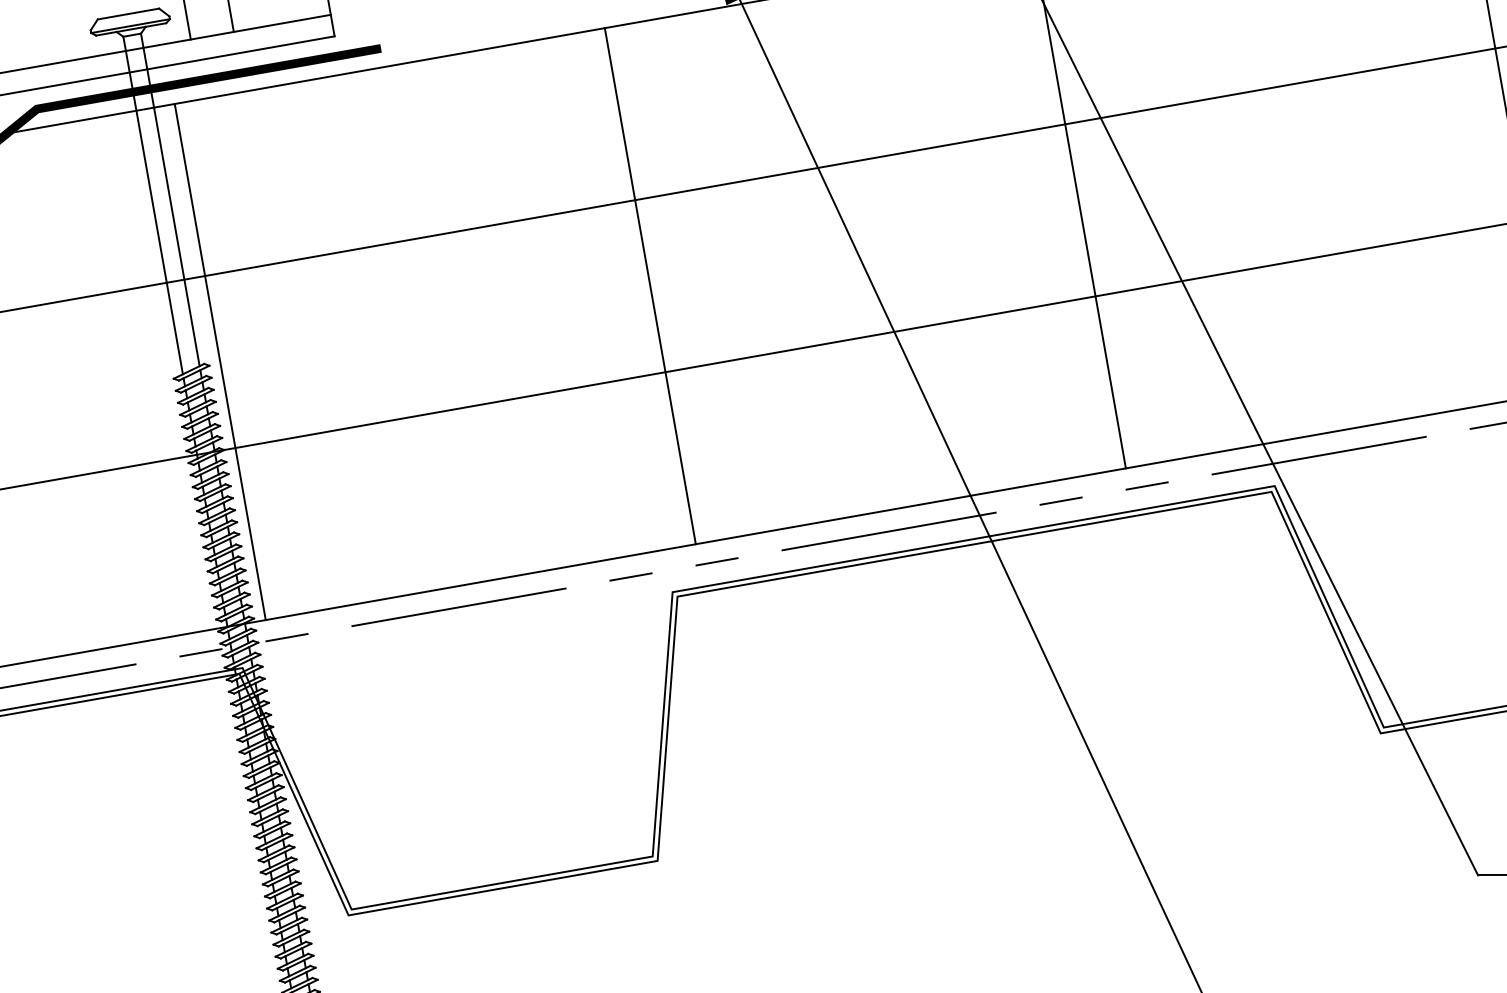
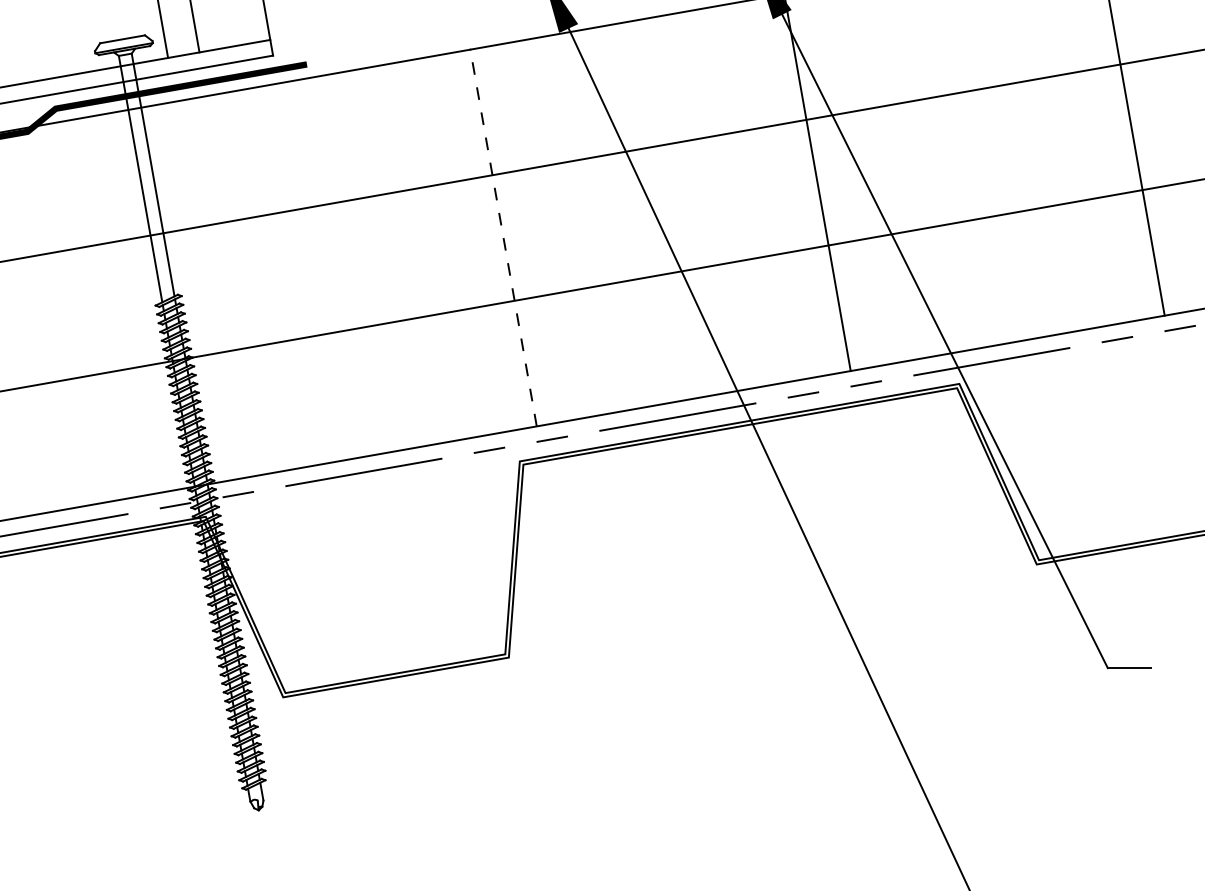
line: (650, 285) -> (503, 237), solid -> dashed
line: (220, 362) -> (189, 293), removed

